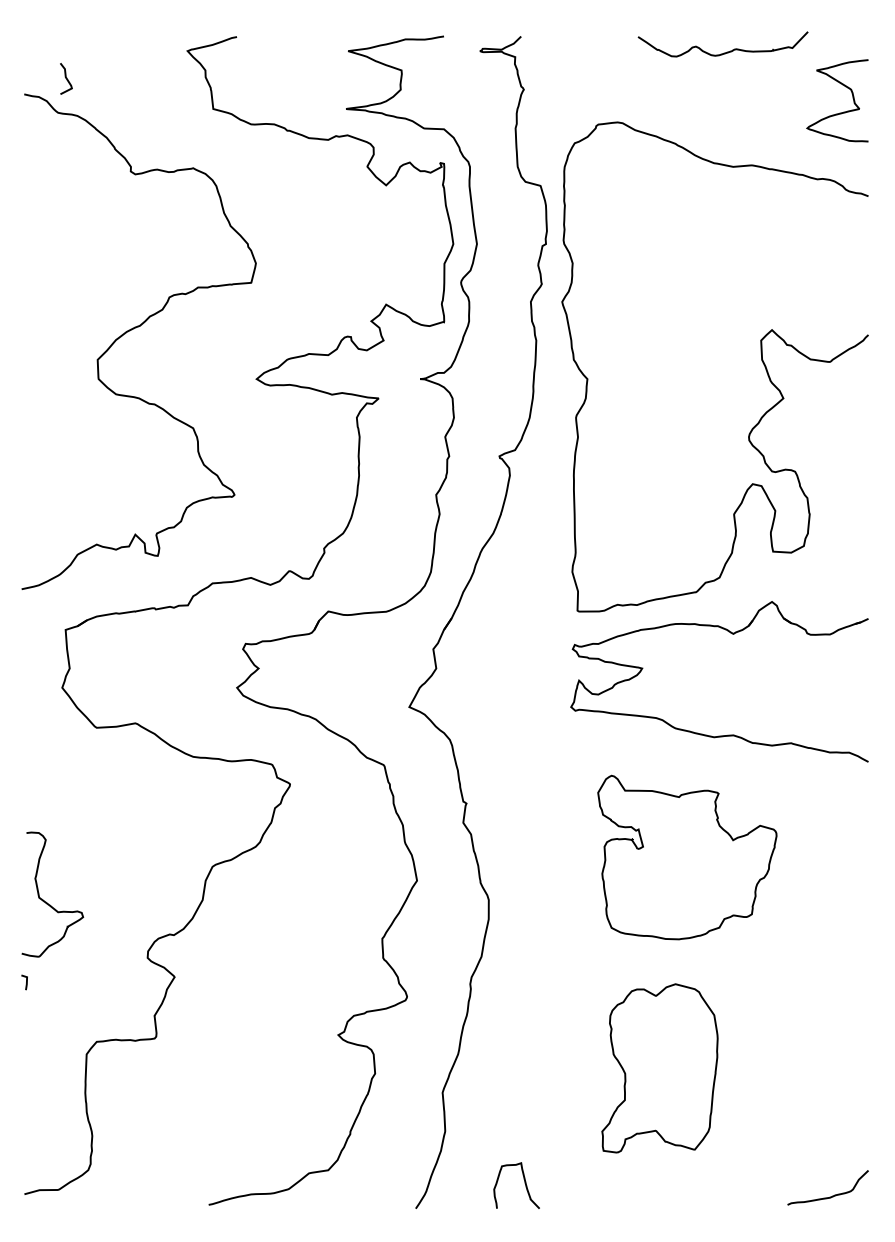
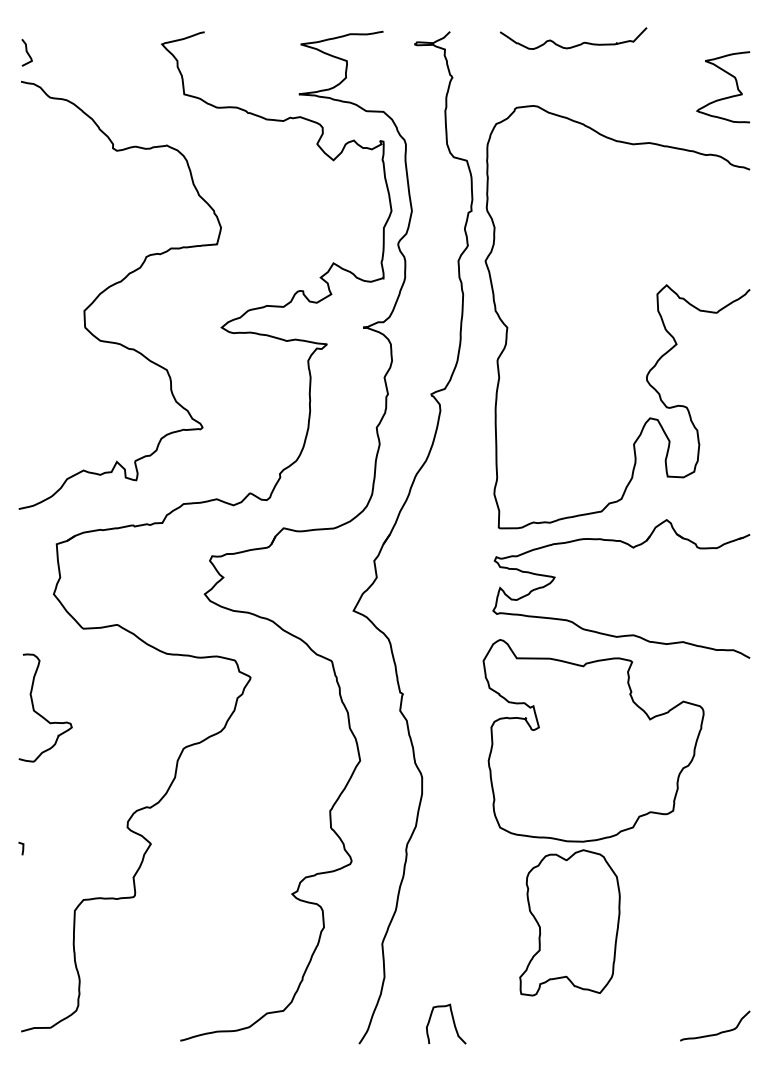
curve: (724, 52) -> (574, 45), moved
curve: (66, 78) -> (27, 52), moved
part: (687, 857) -> (593, 740), size x1.43
curve: (46, 901) -> (40, 713), moved

